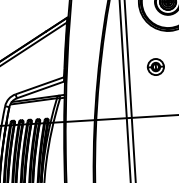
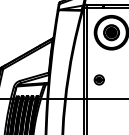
part: (154, 66) -> (98, 79), moved

